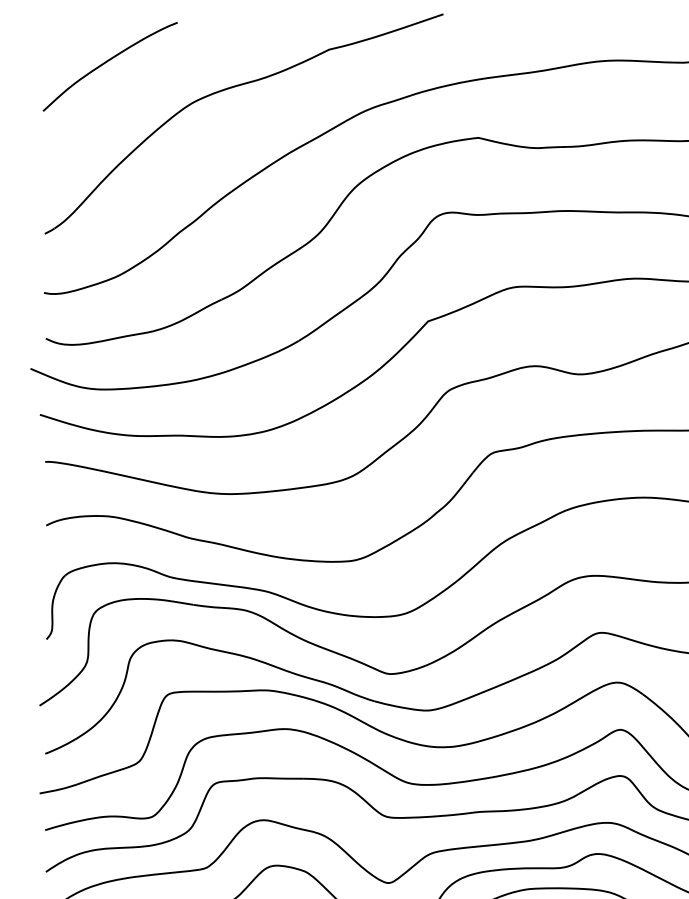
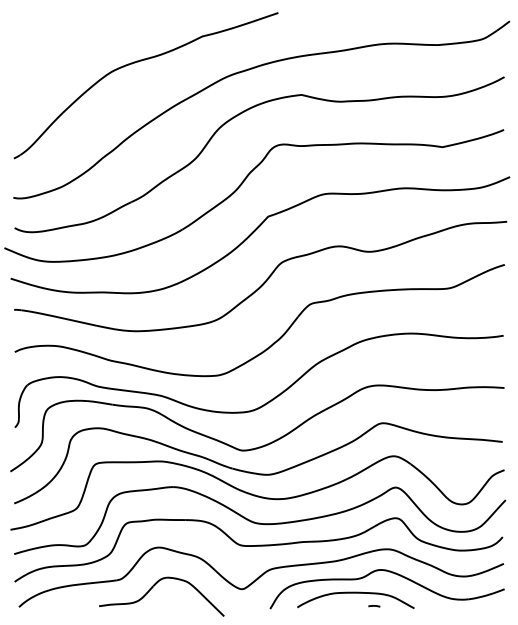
curve: (107, 63) -> (55, 45), removed

